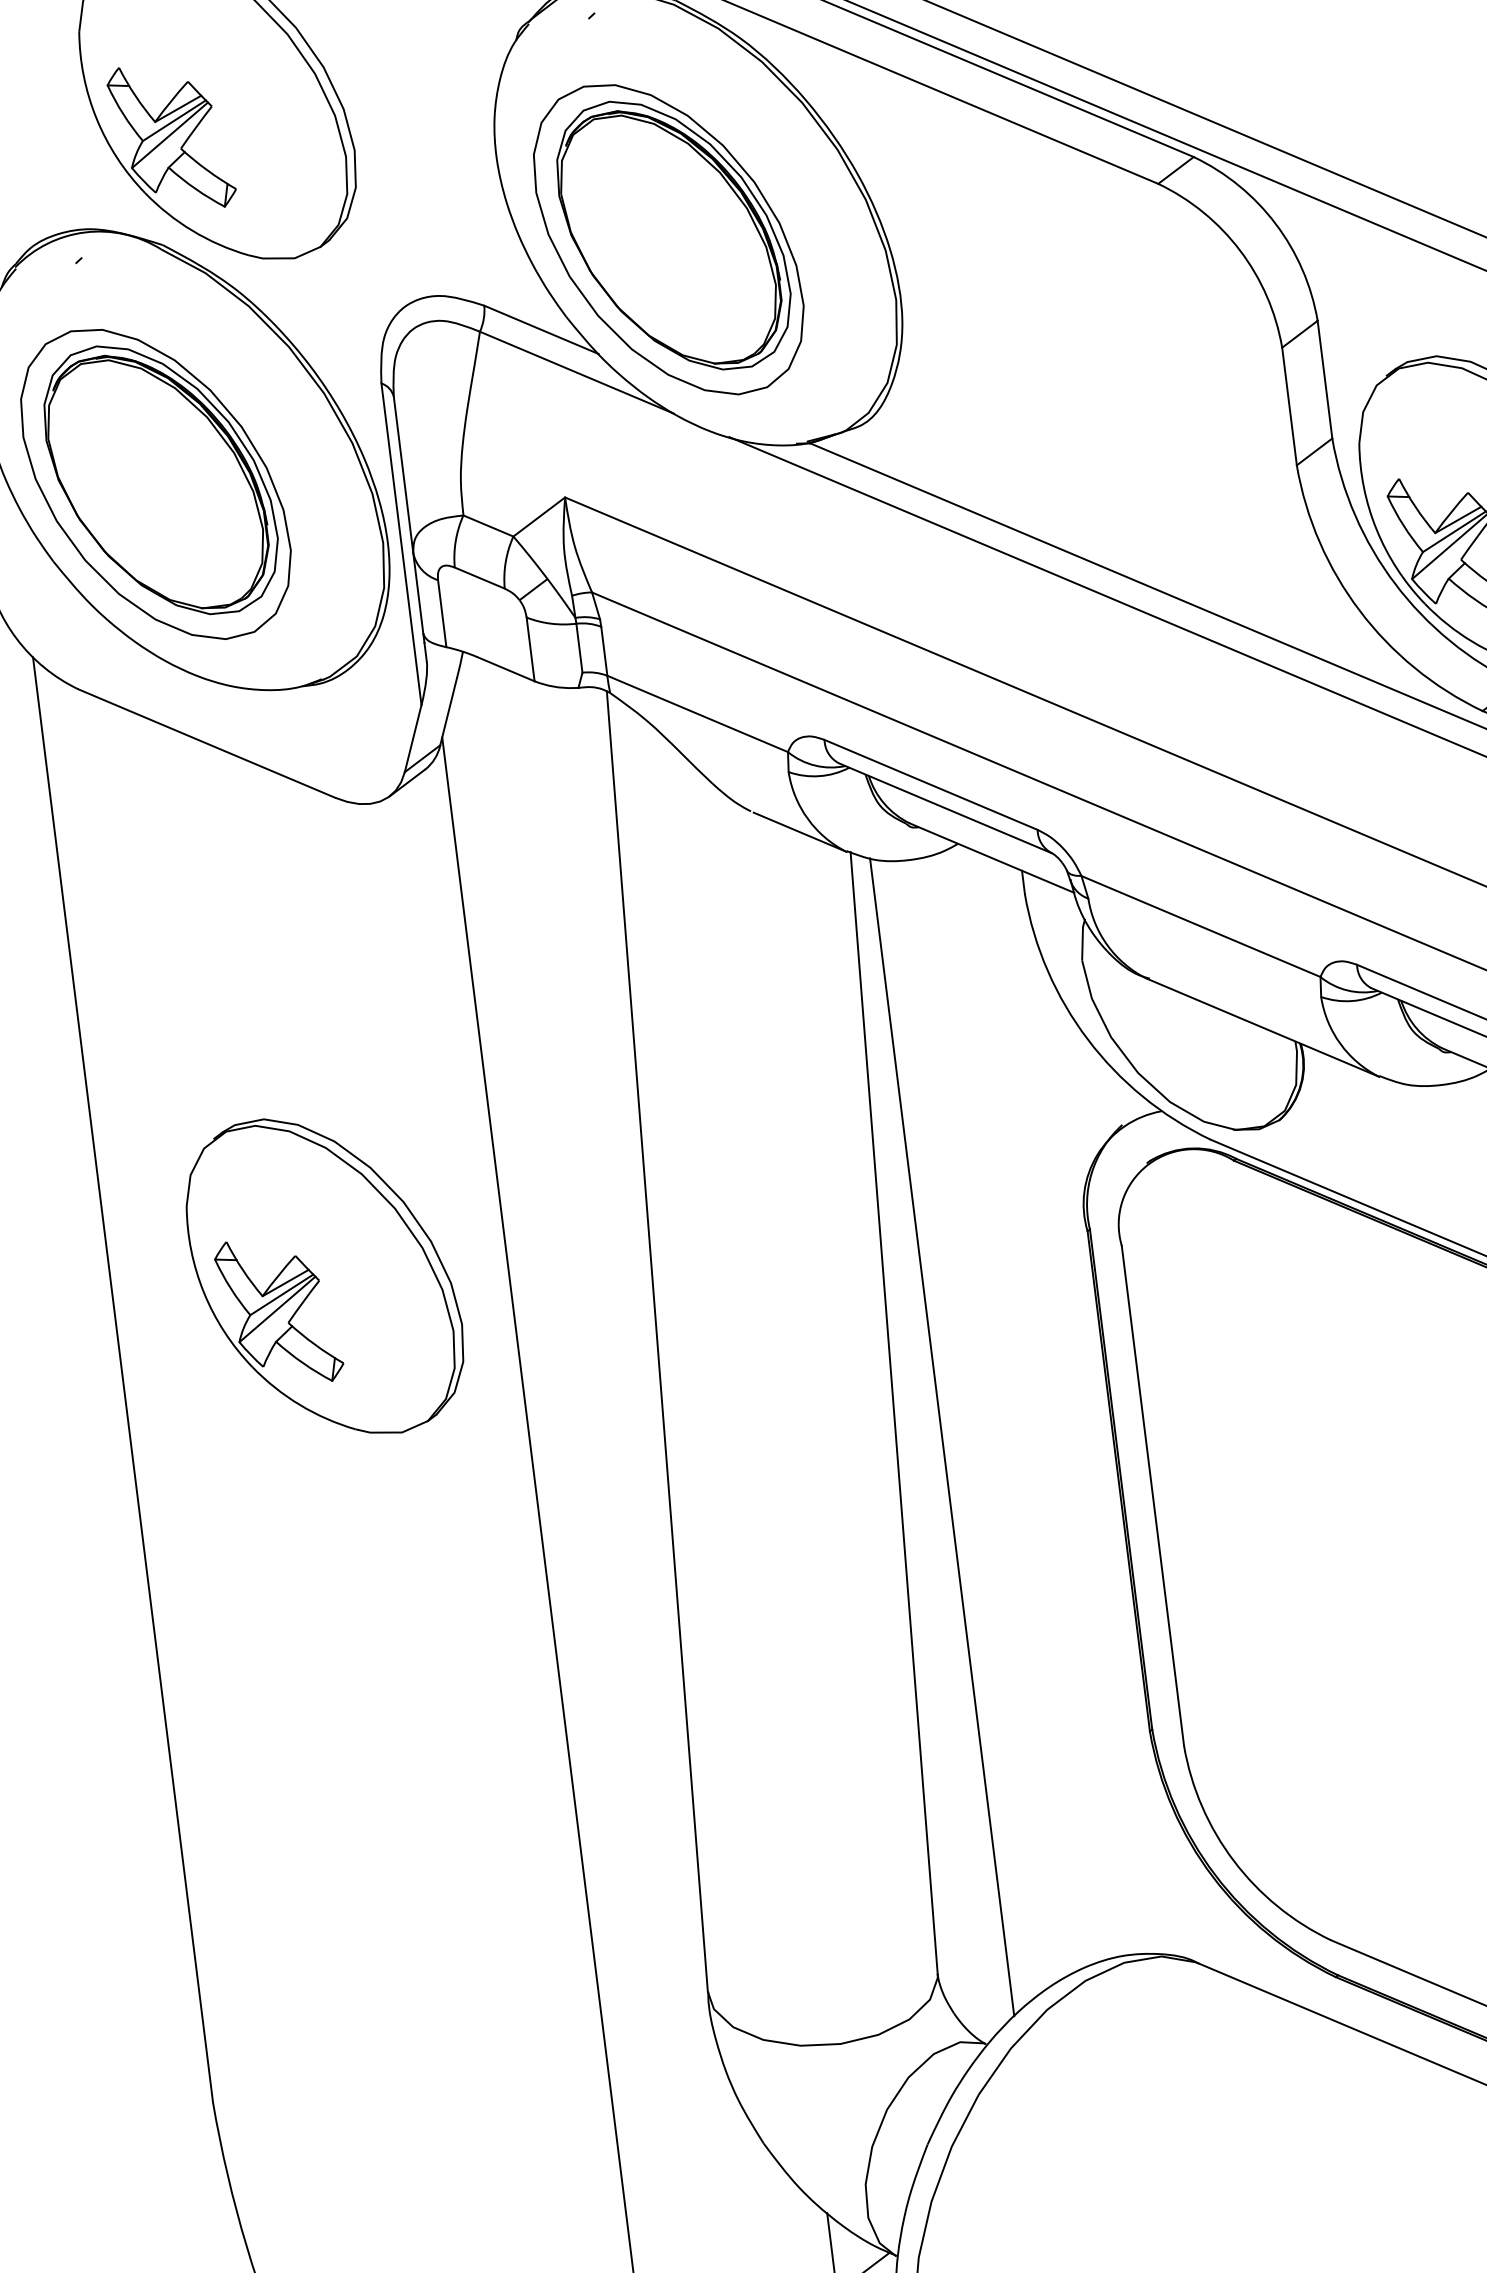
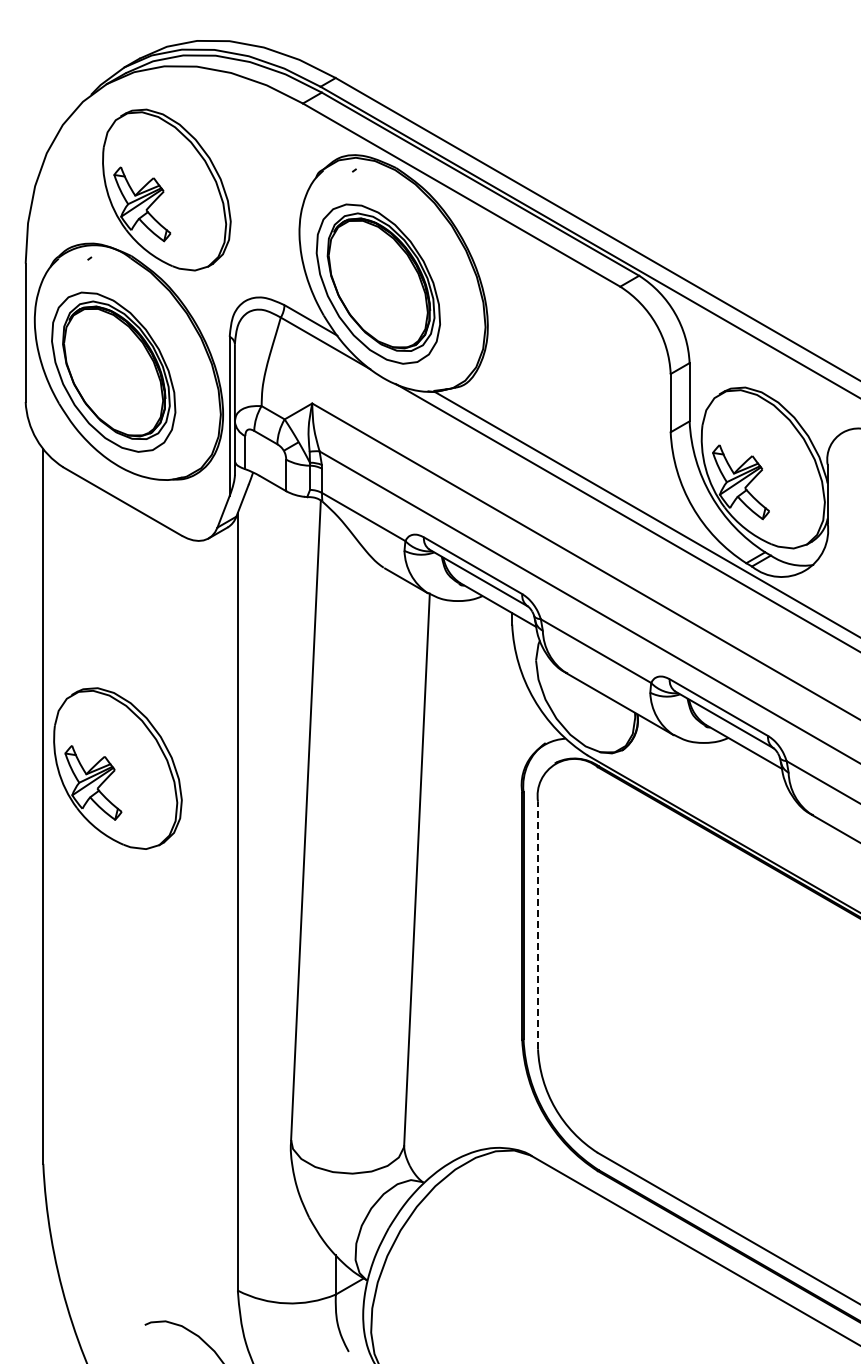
part: (323, 1276) -> (117, 768), moved
line: (941, 1435) -> (438, 883), removed
line: (1153, 1495) -> (538, 925), solid -> dashed

